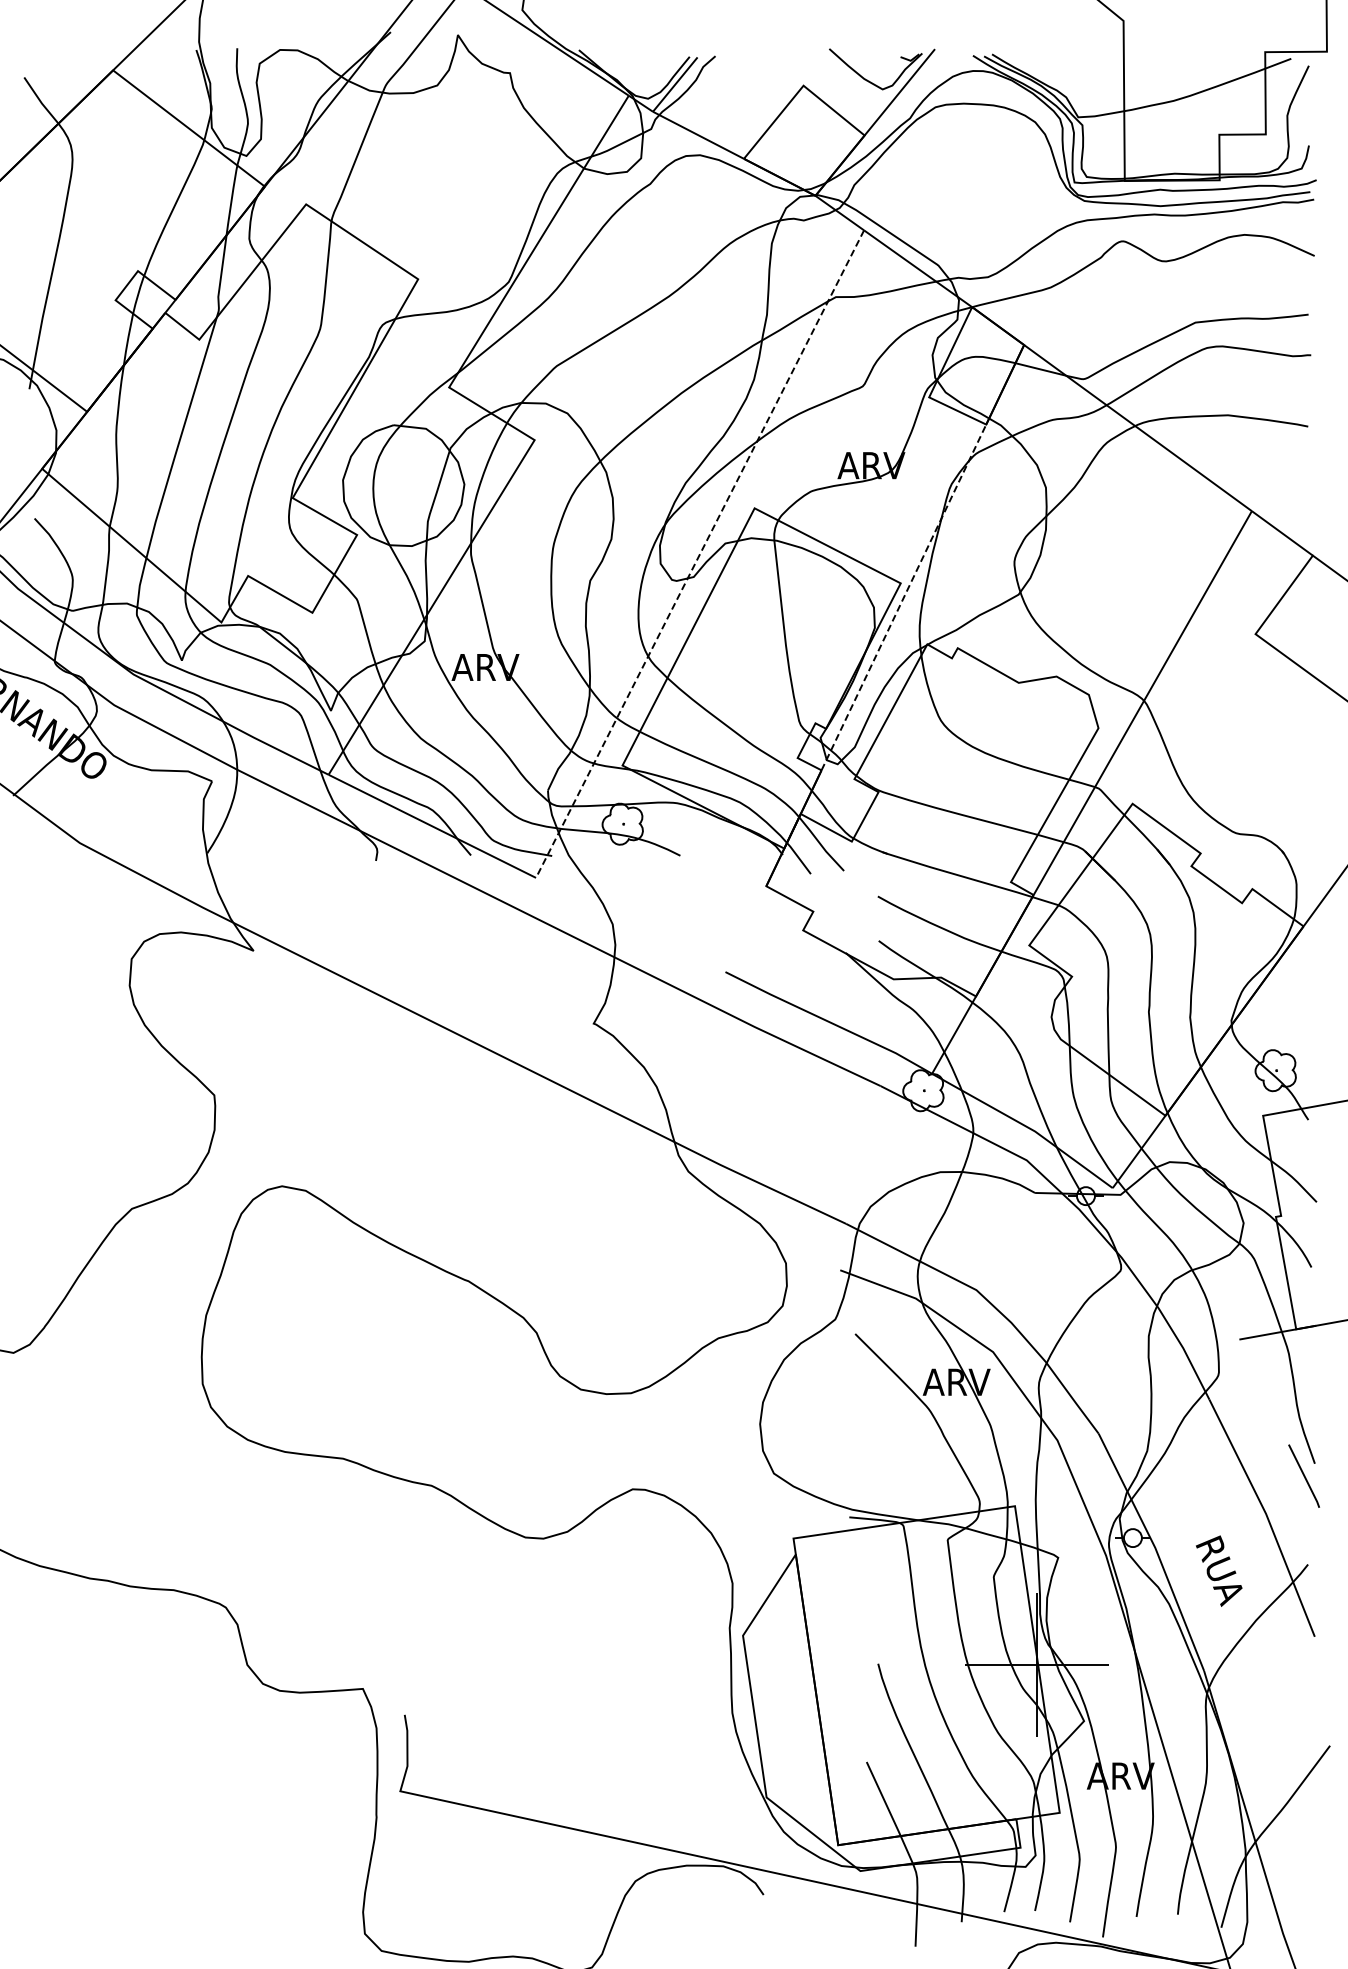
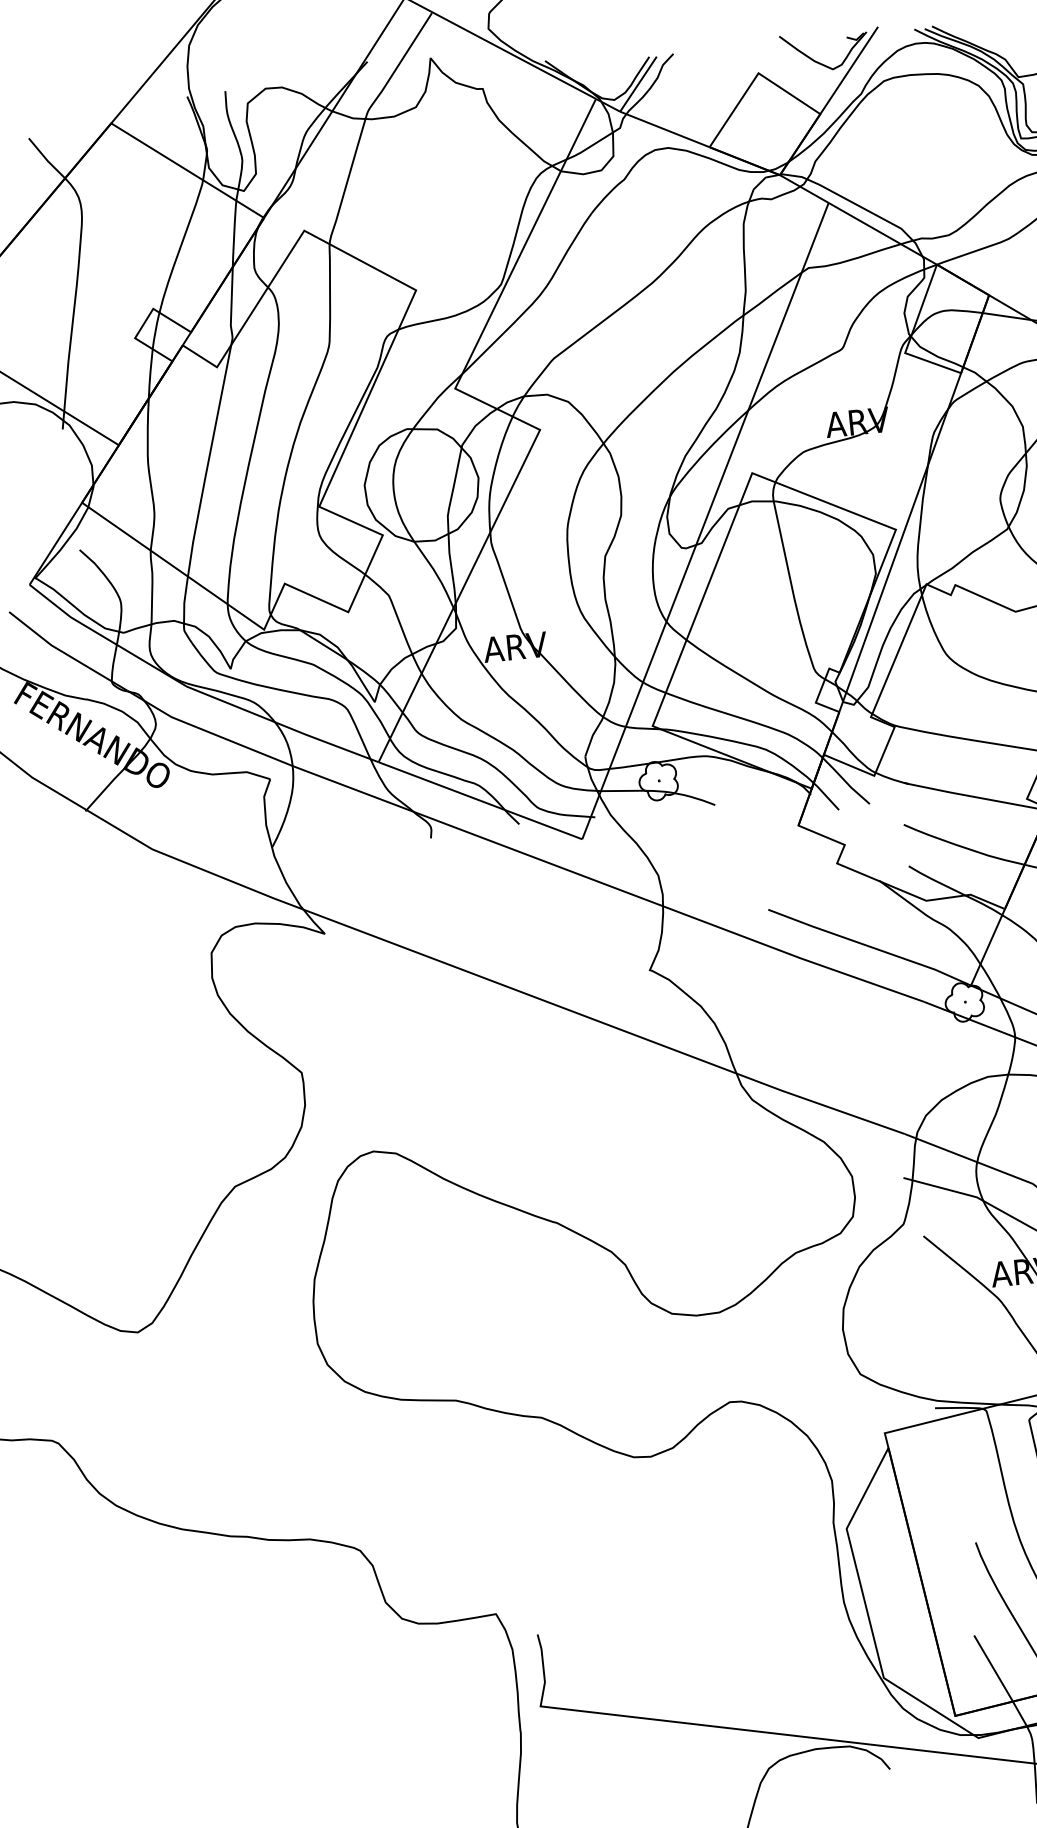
line: (700, 554) -> (705, 521), dashed -> solid
line: (904, 597) -> (900, 542), dashed -> solid

